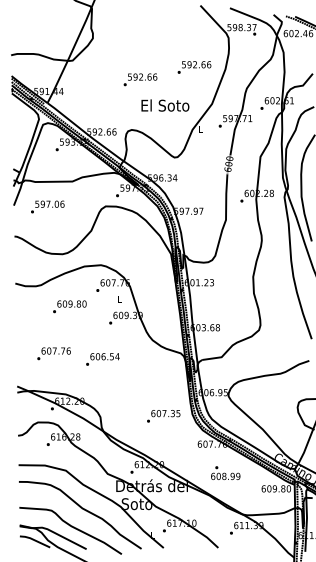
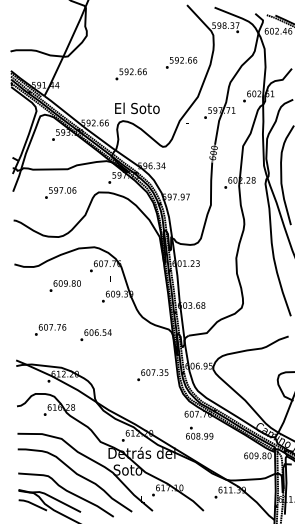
text: (165, 105) -> (137, 108), moved
text: (47, 206) -> (60, 192), moved
text: (163, 416) -> (152, 375), moved
text: (225, 472) -> (199, 432), moved

